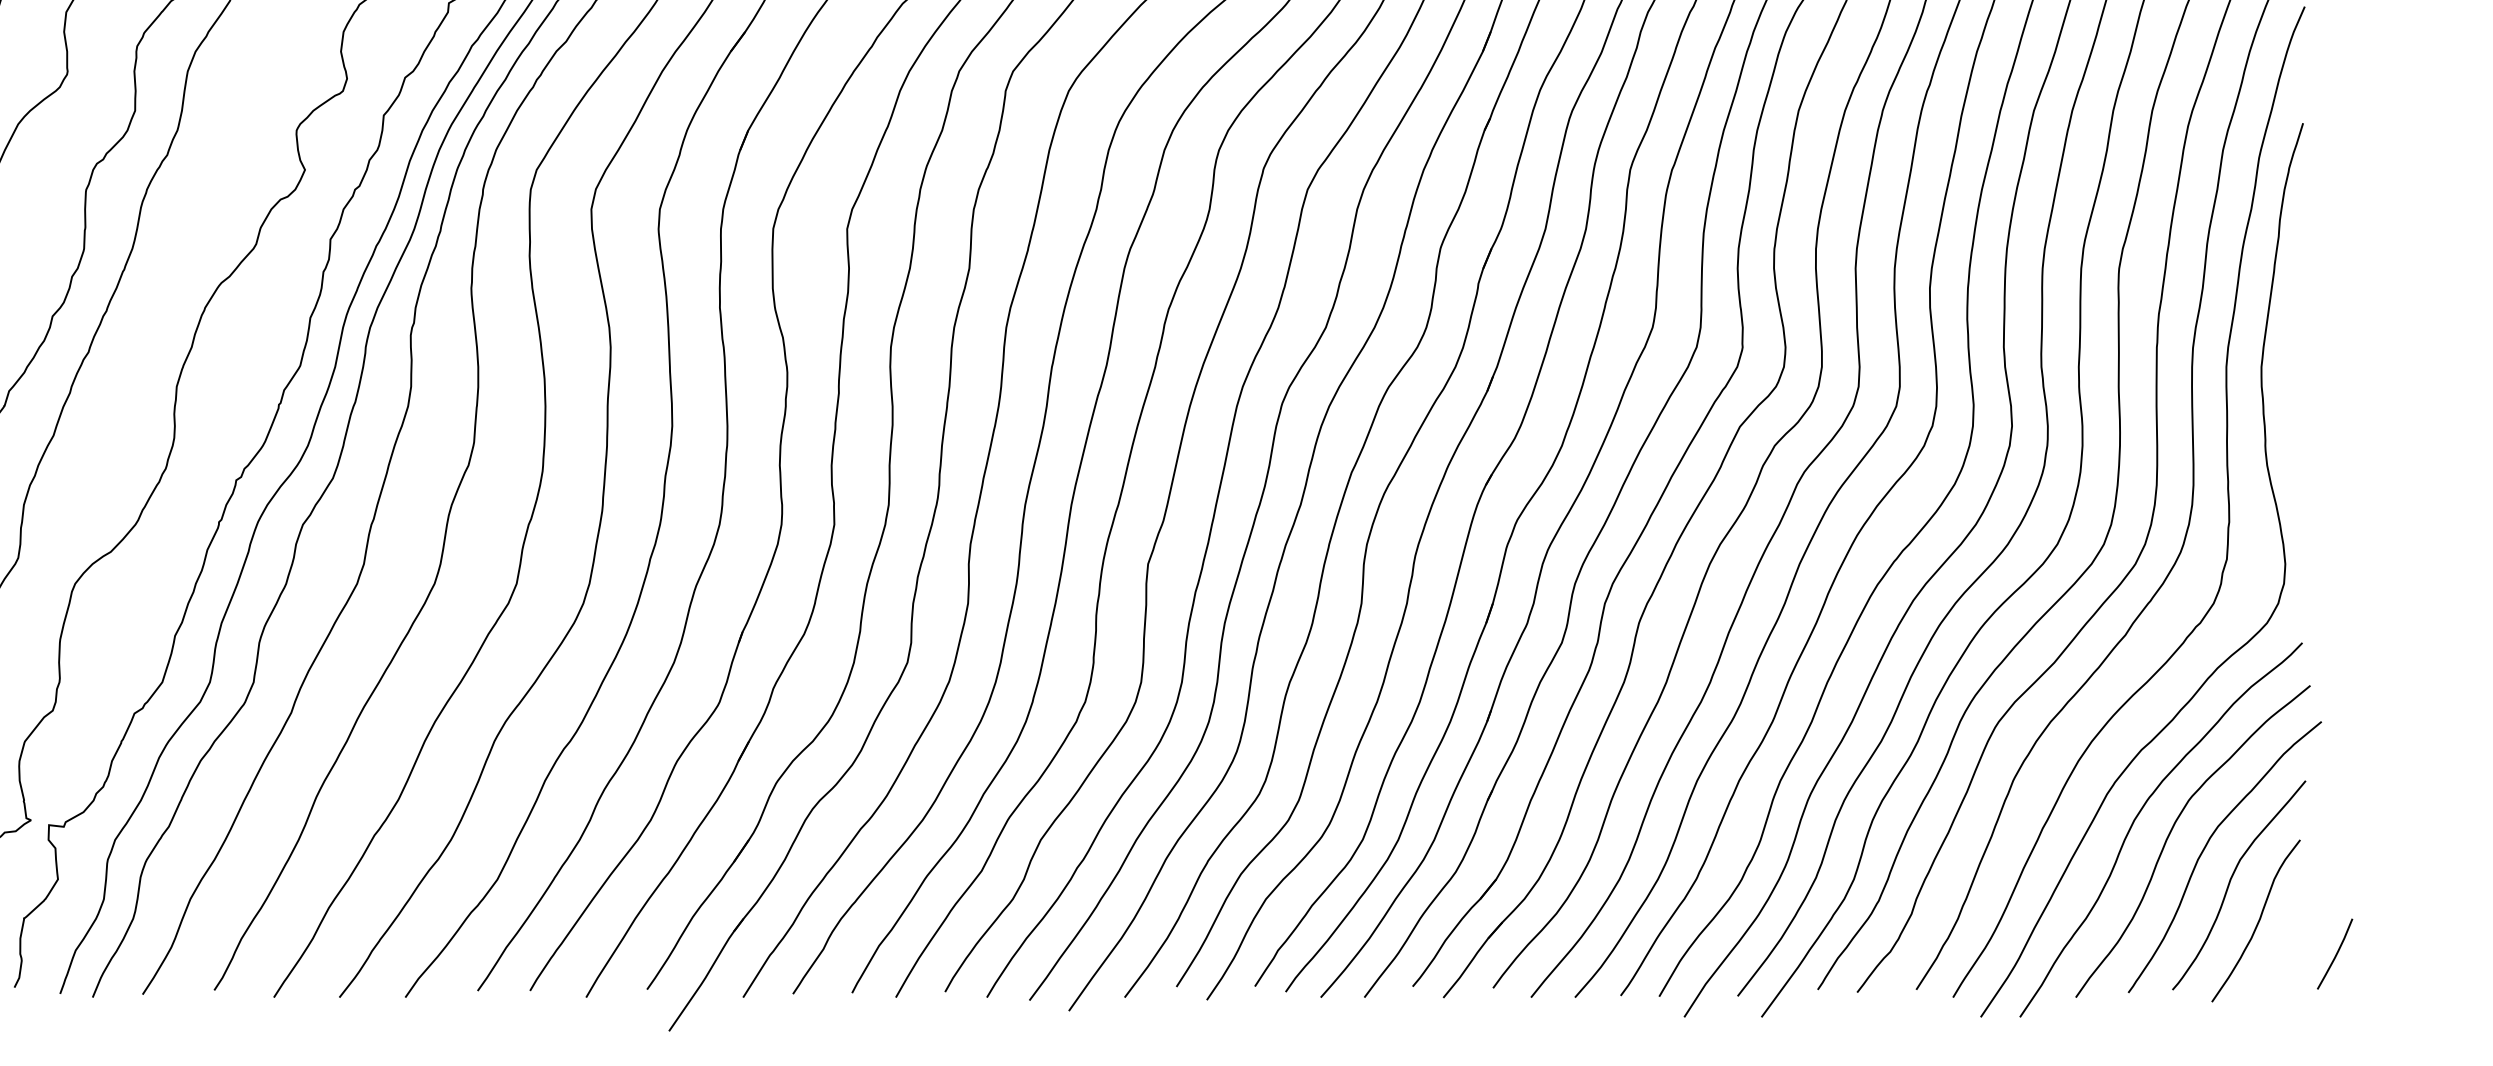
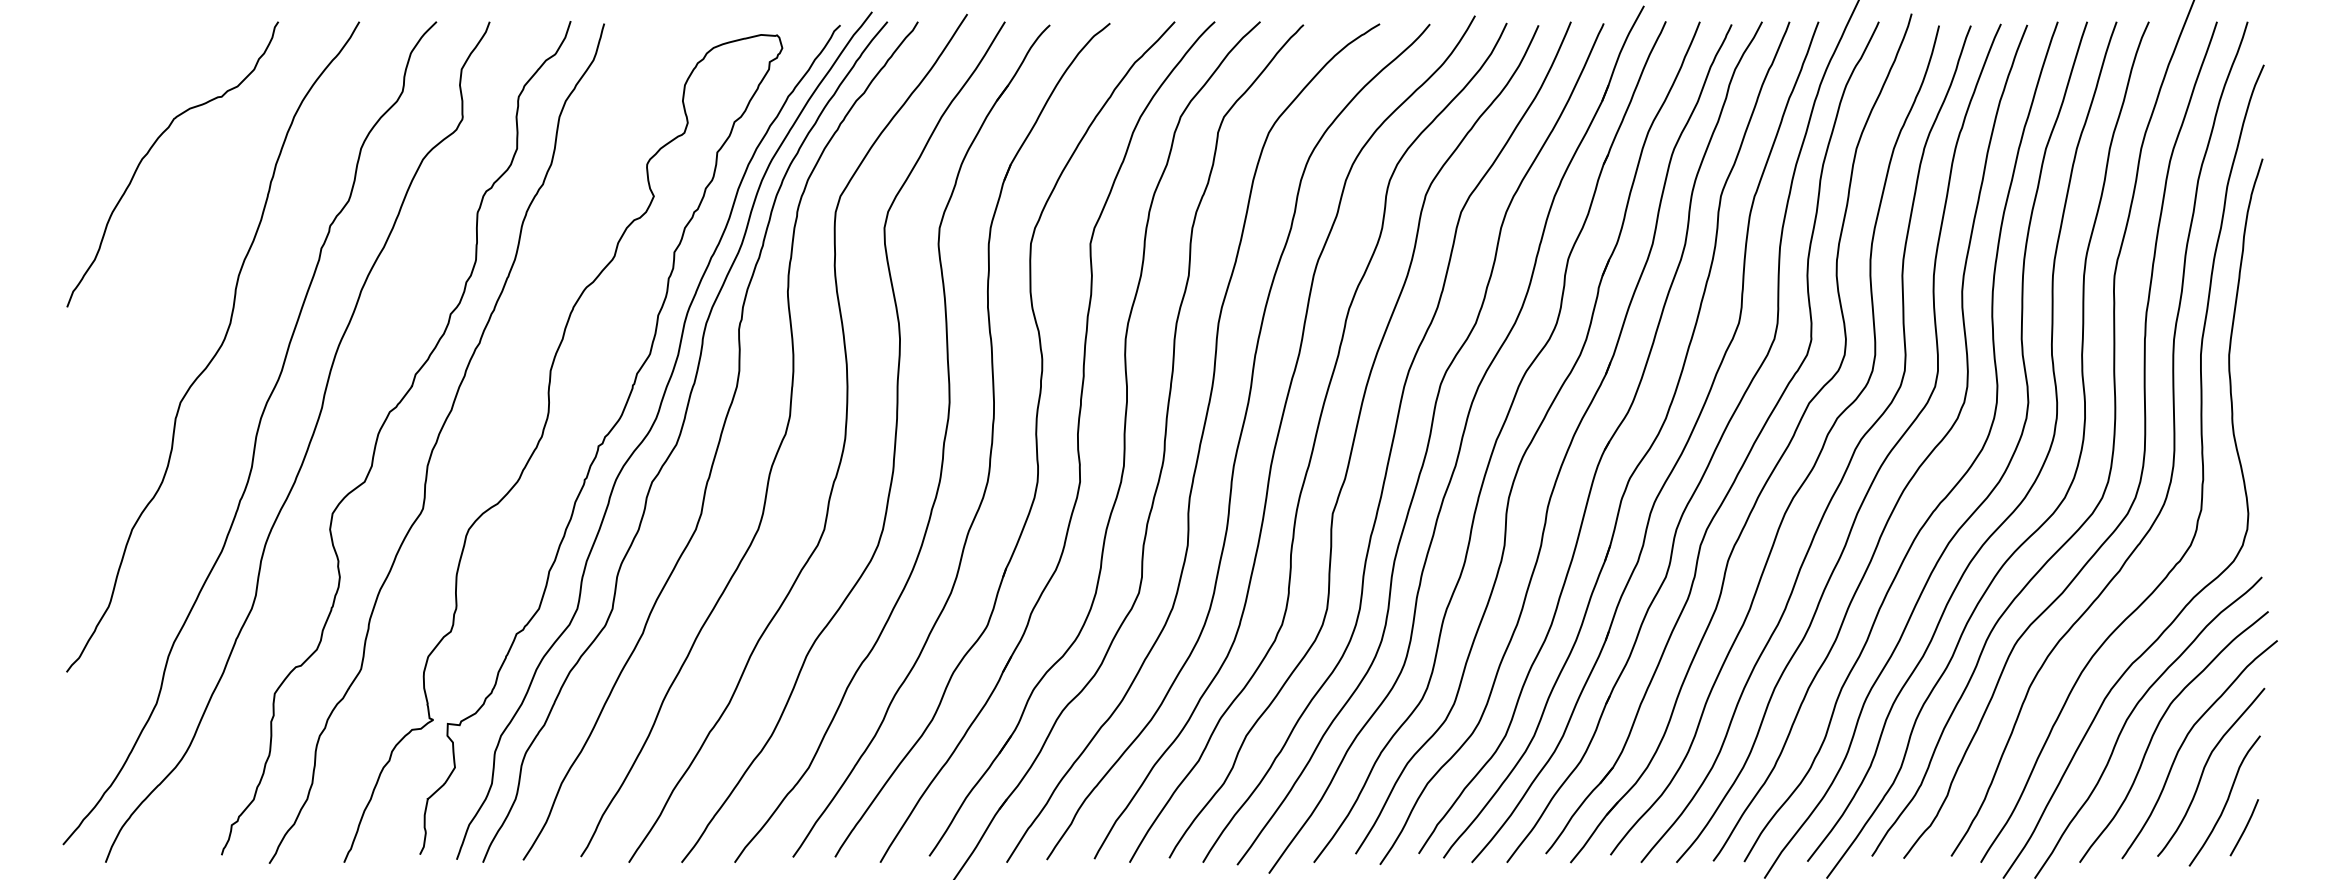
line: (2335, 953) -> (2244, 827), moved

